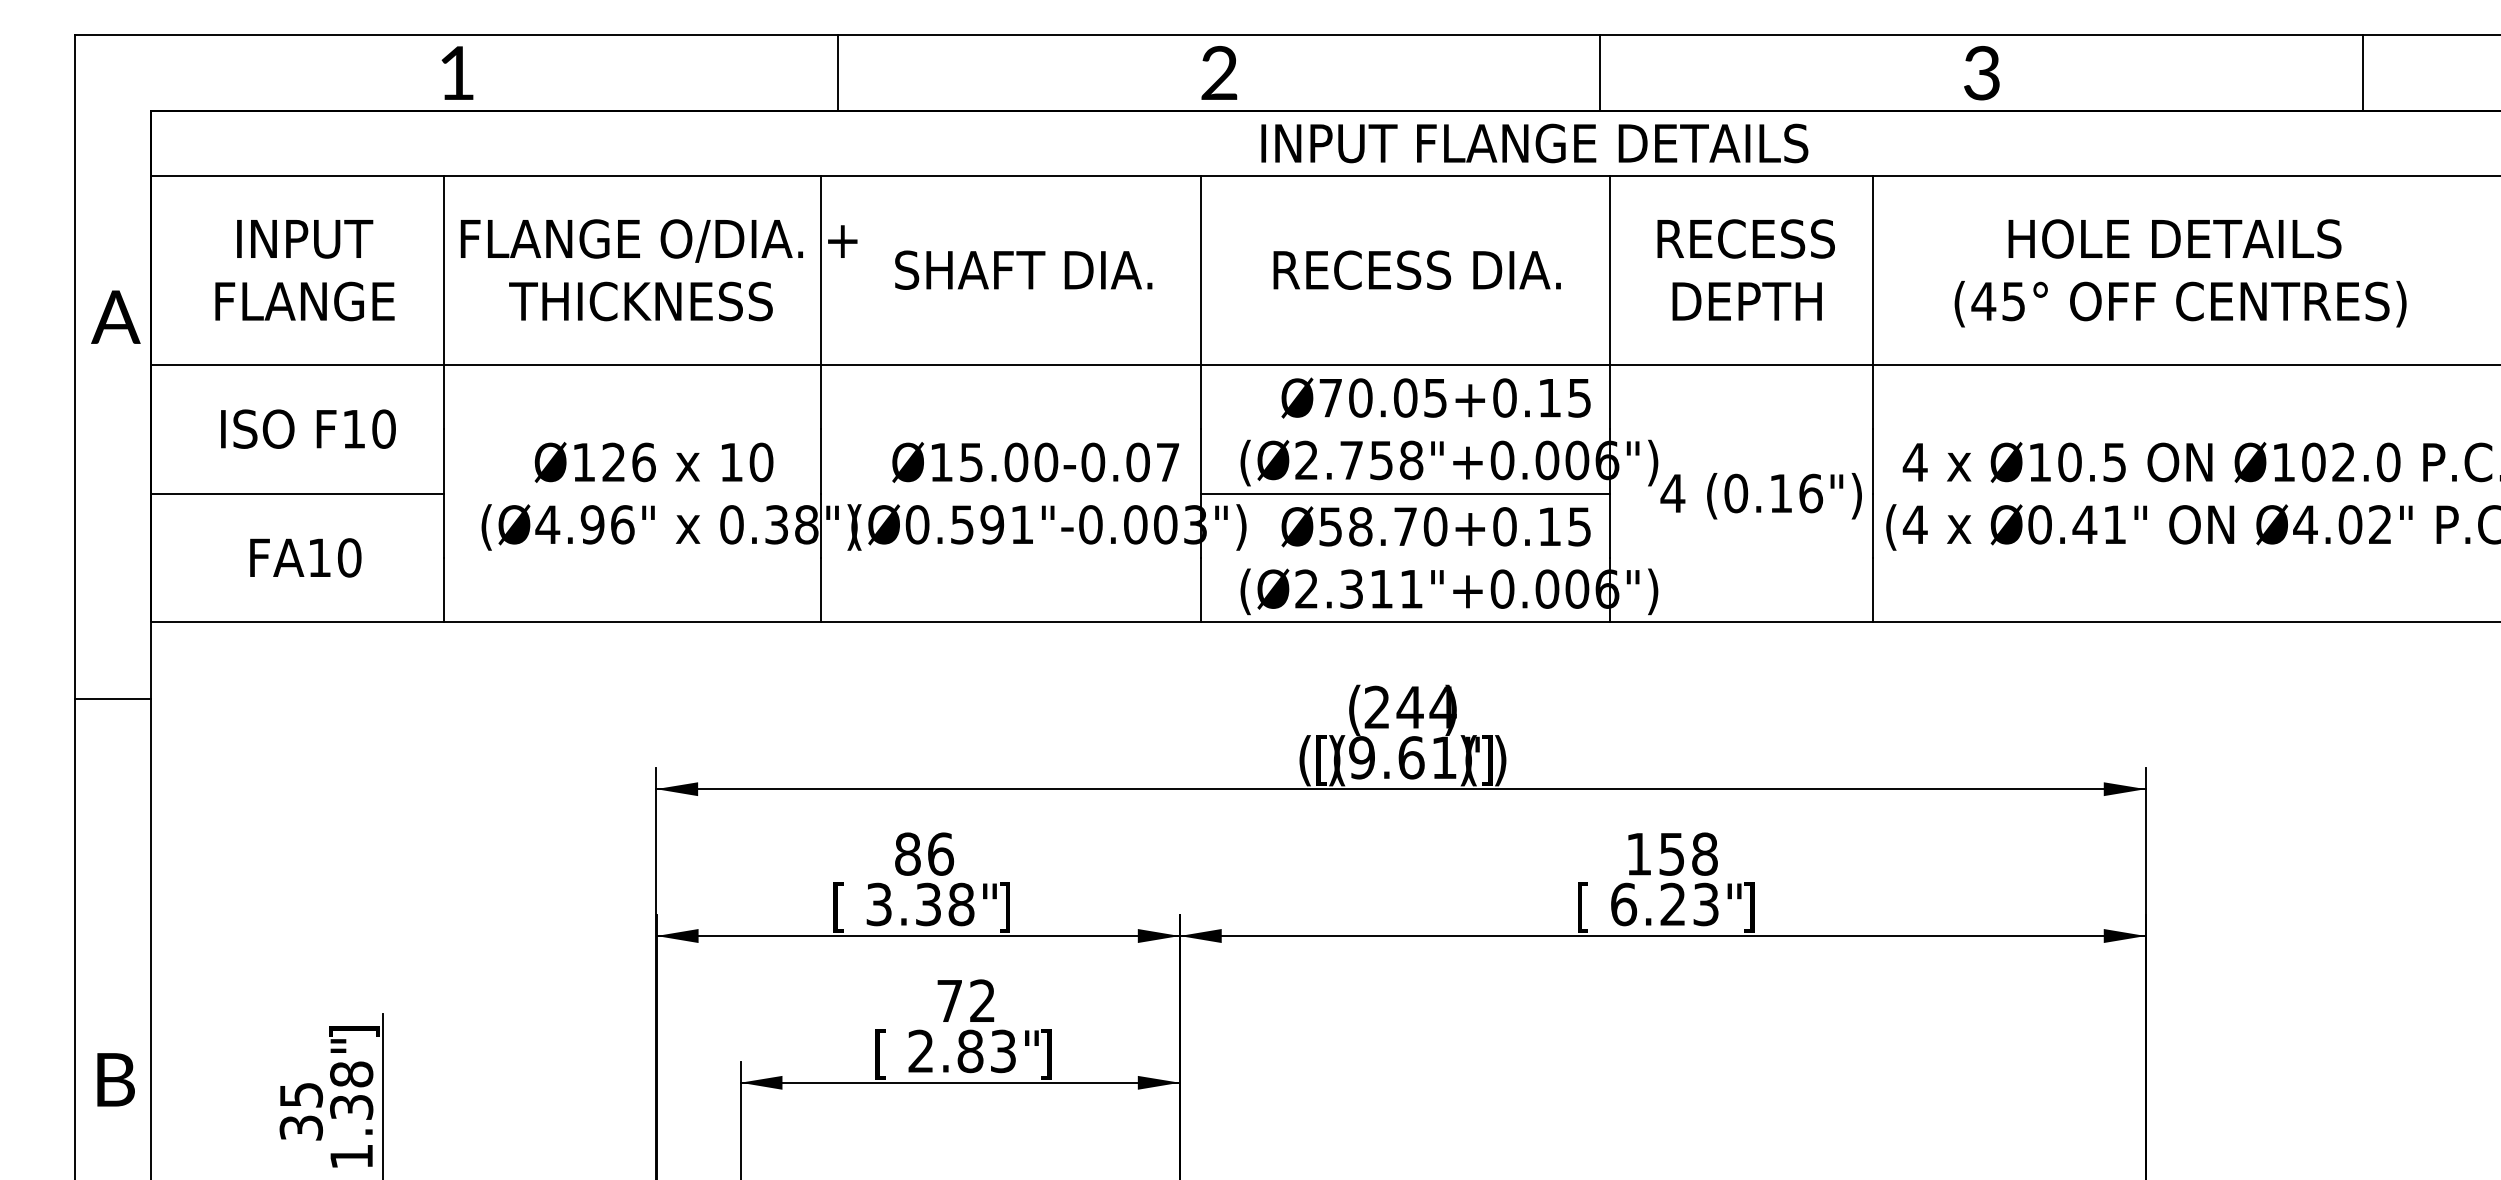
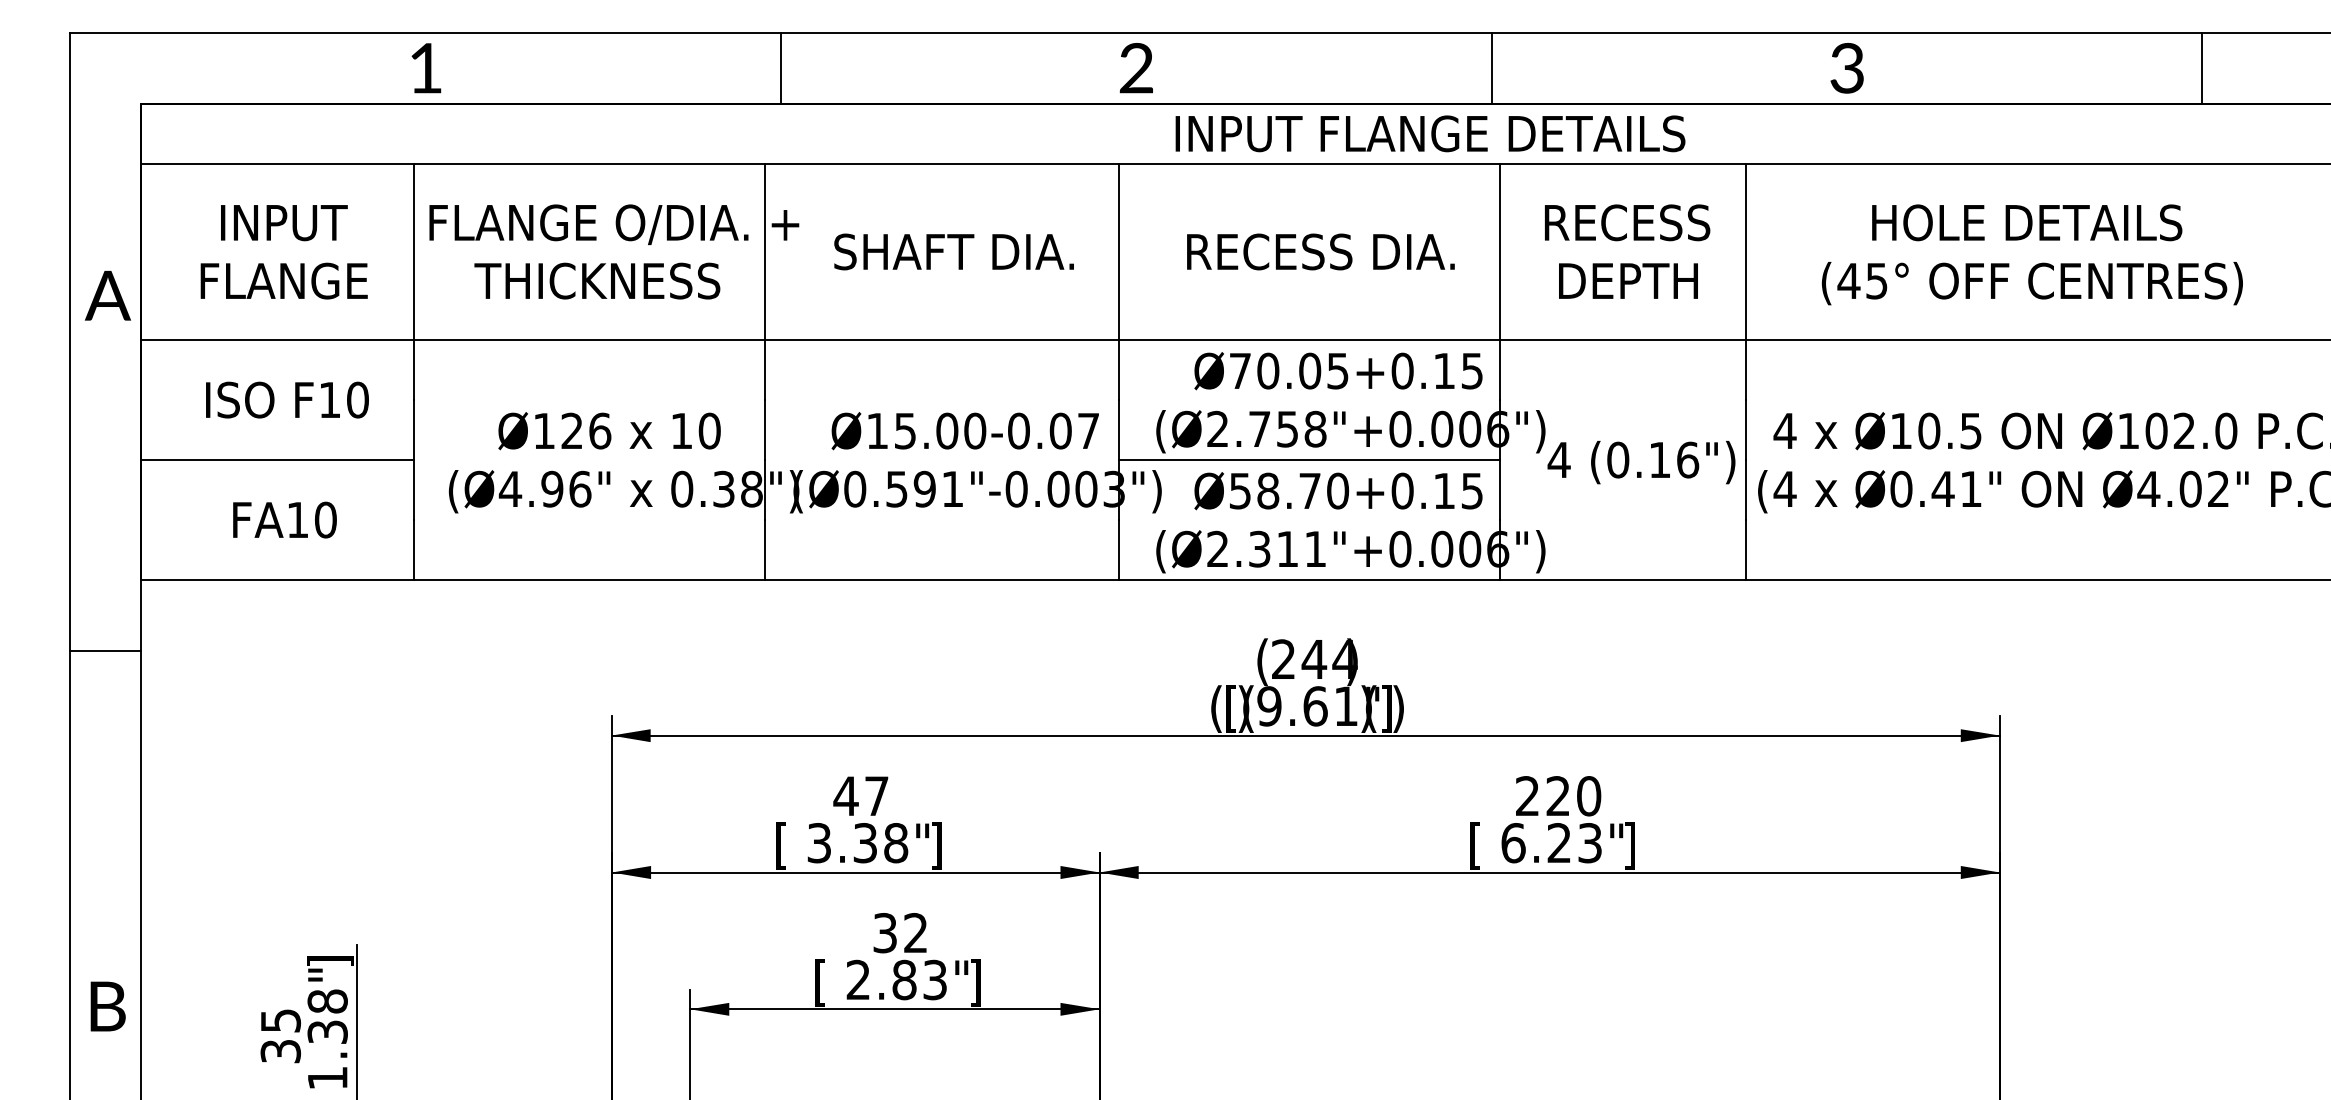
text: (924, 854) -> (861, 796), 86 -> 47
text: (1672, 854) -> (1558, 796), 158 -> 220
text: (949, 1001) -> (884, 933), 72 -> 32

